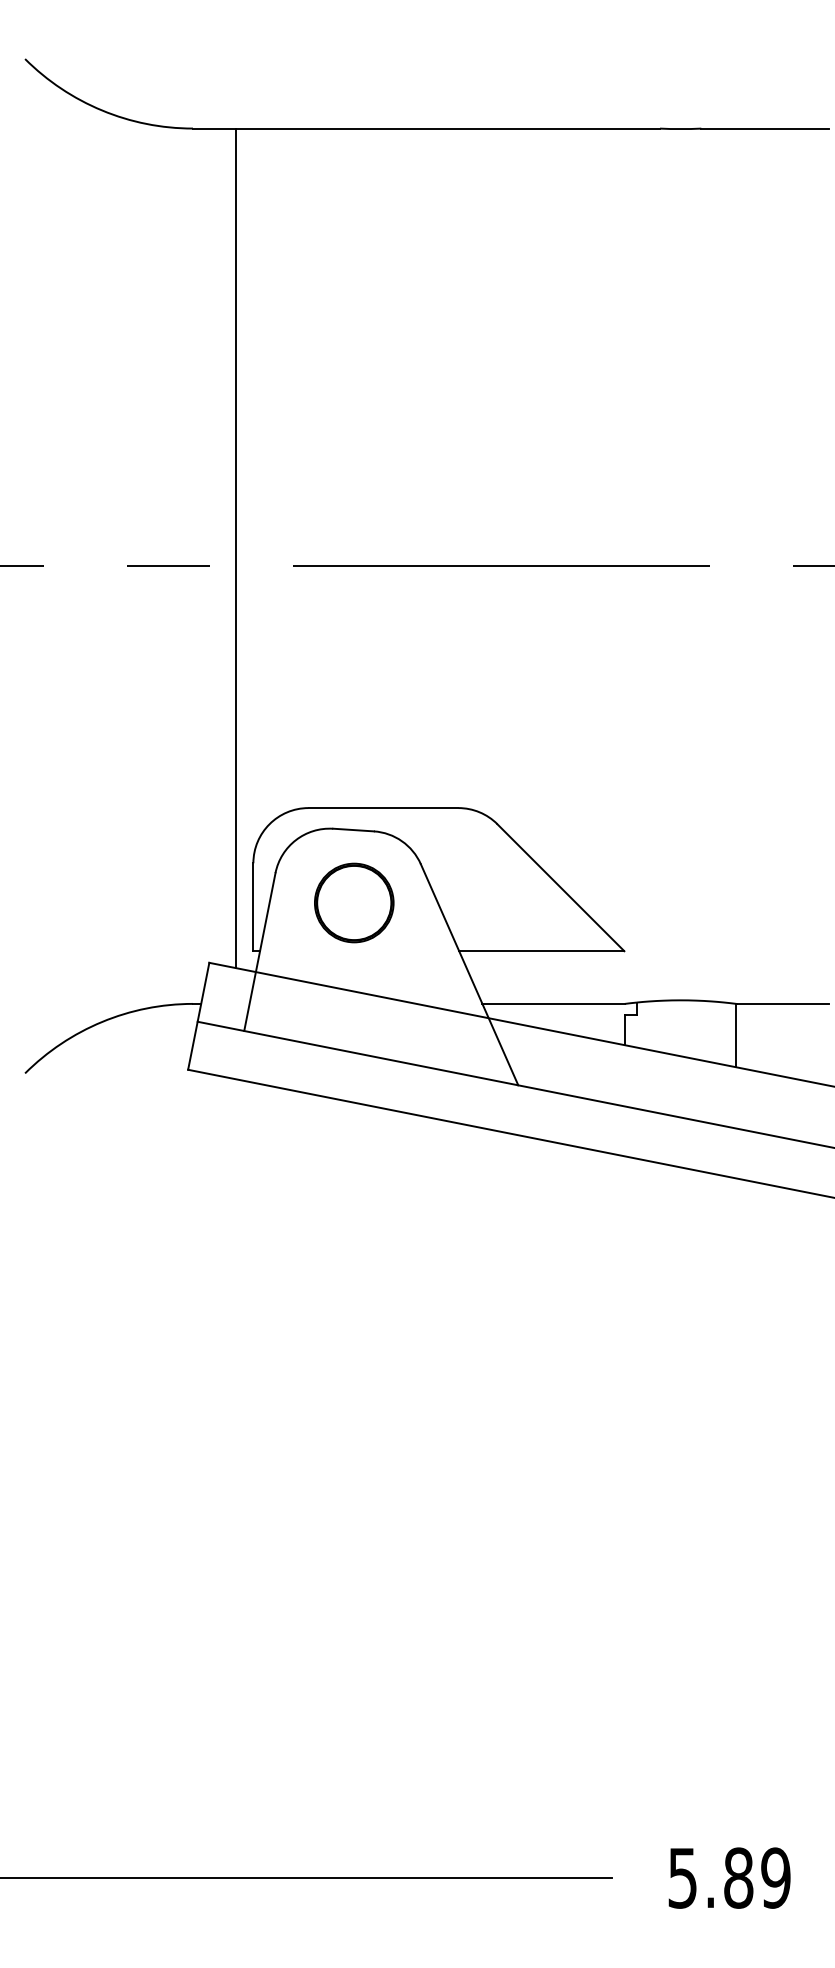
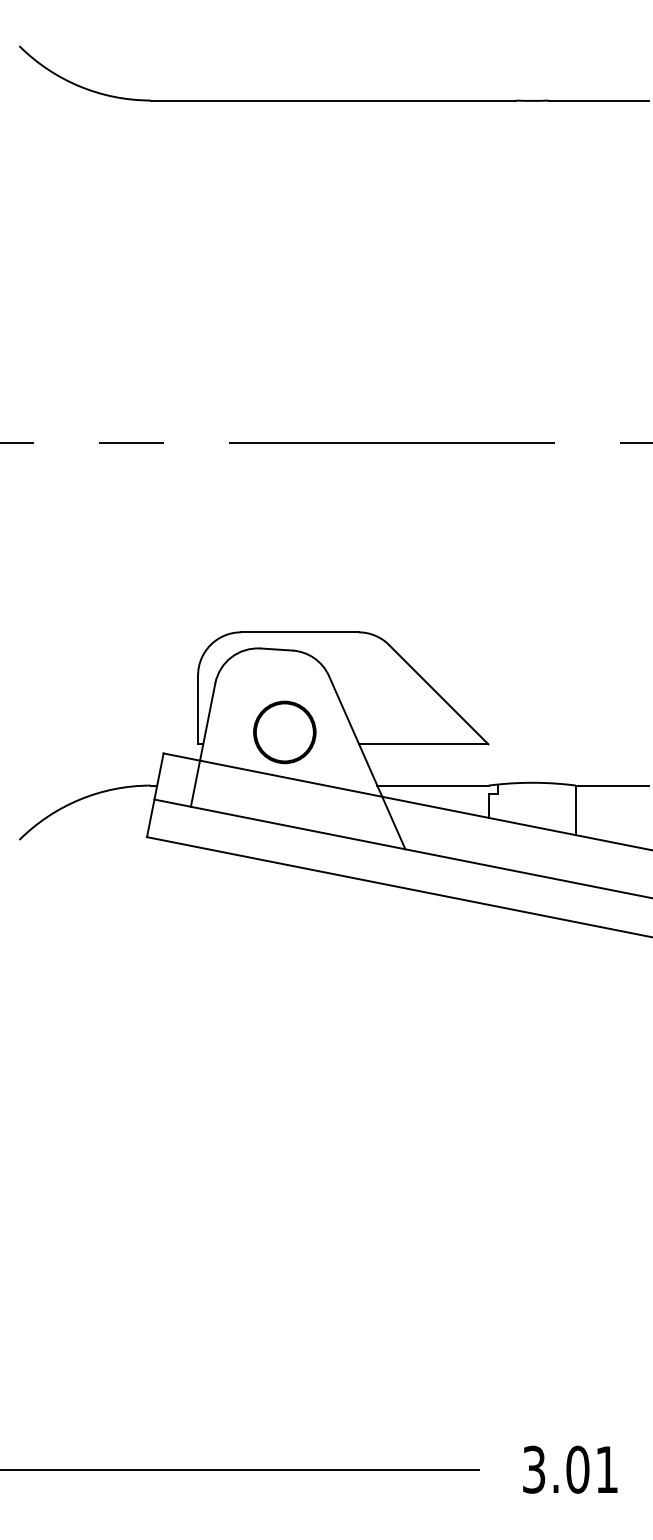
line: (235, 548) -> (184, 429), removed
part: (354, 902) -> (285, 732), moved
text: (729, 1877) -> (570, 1469), 5.89 -> 3.01

